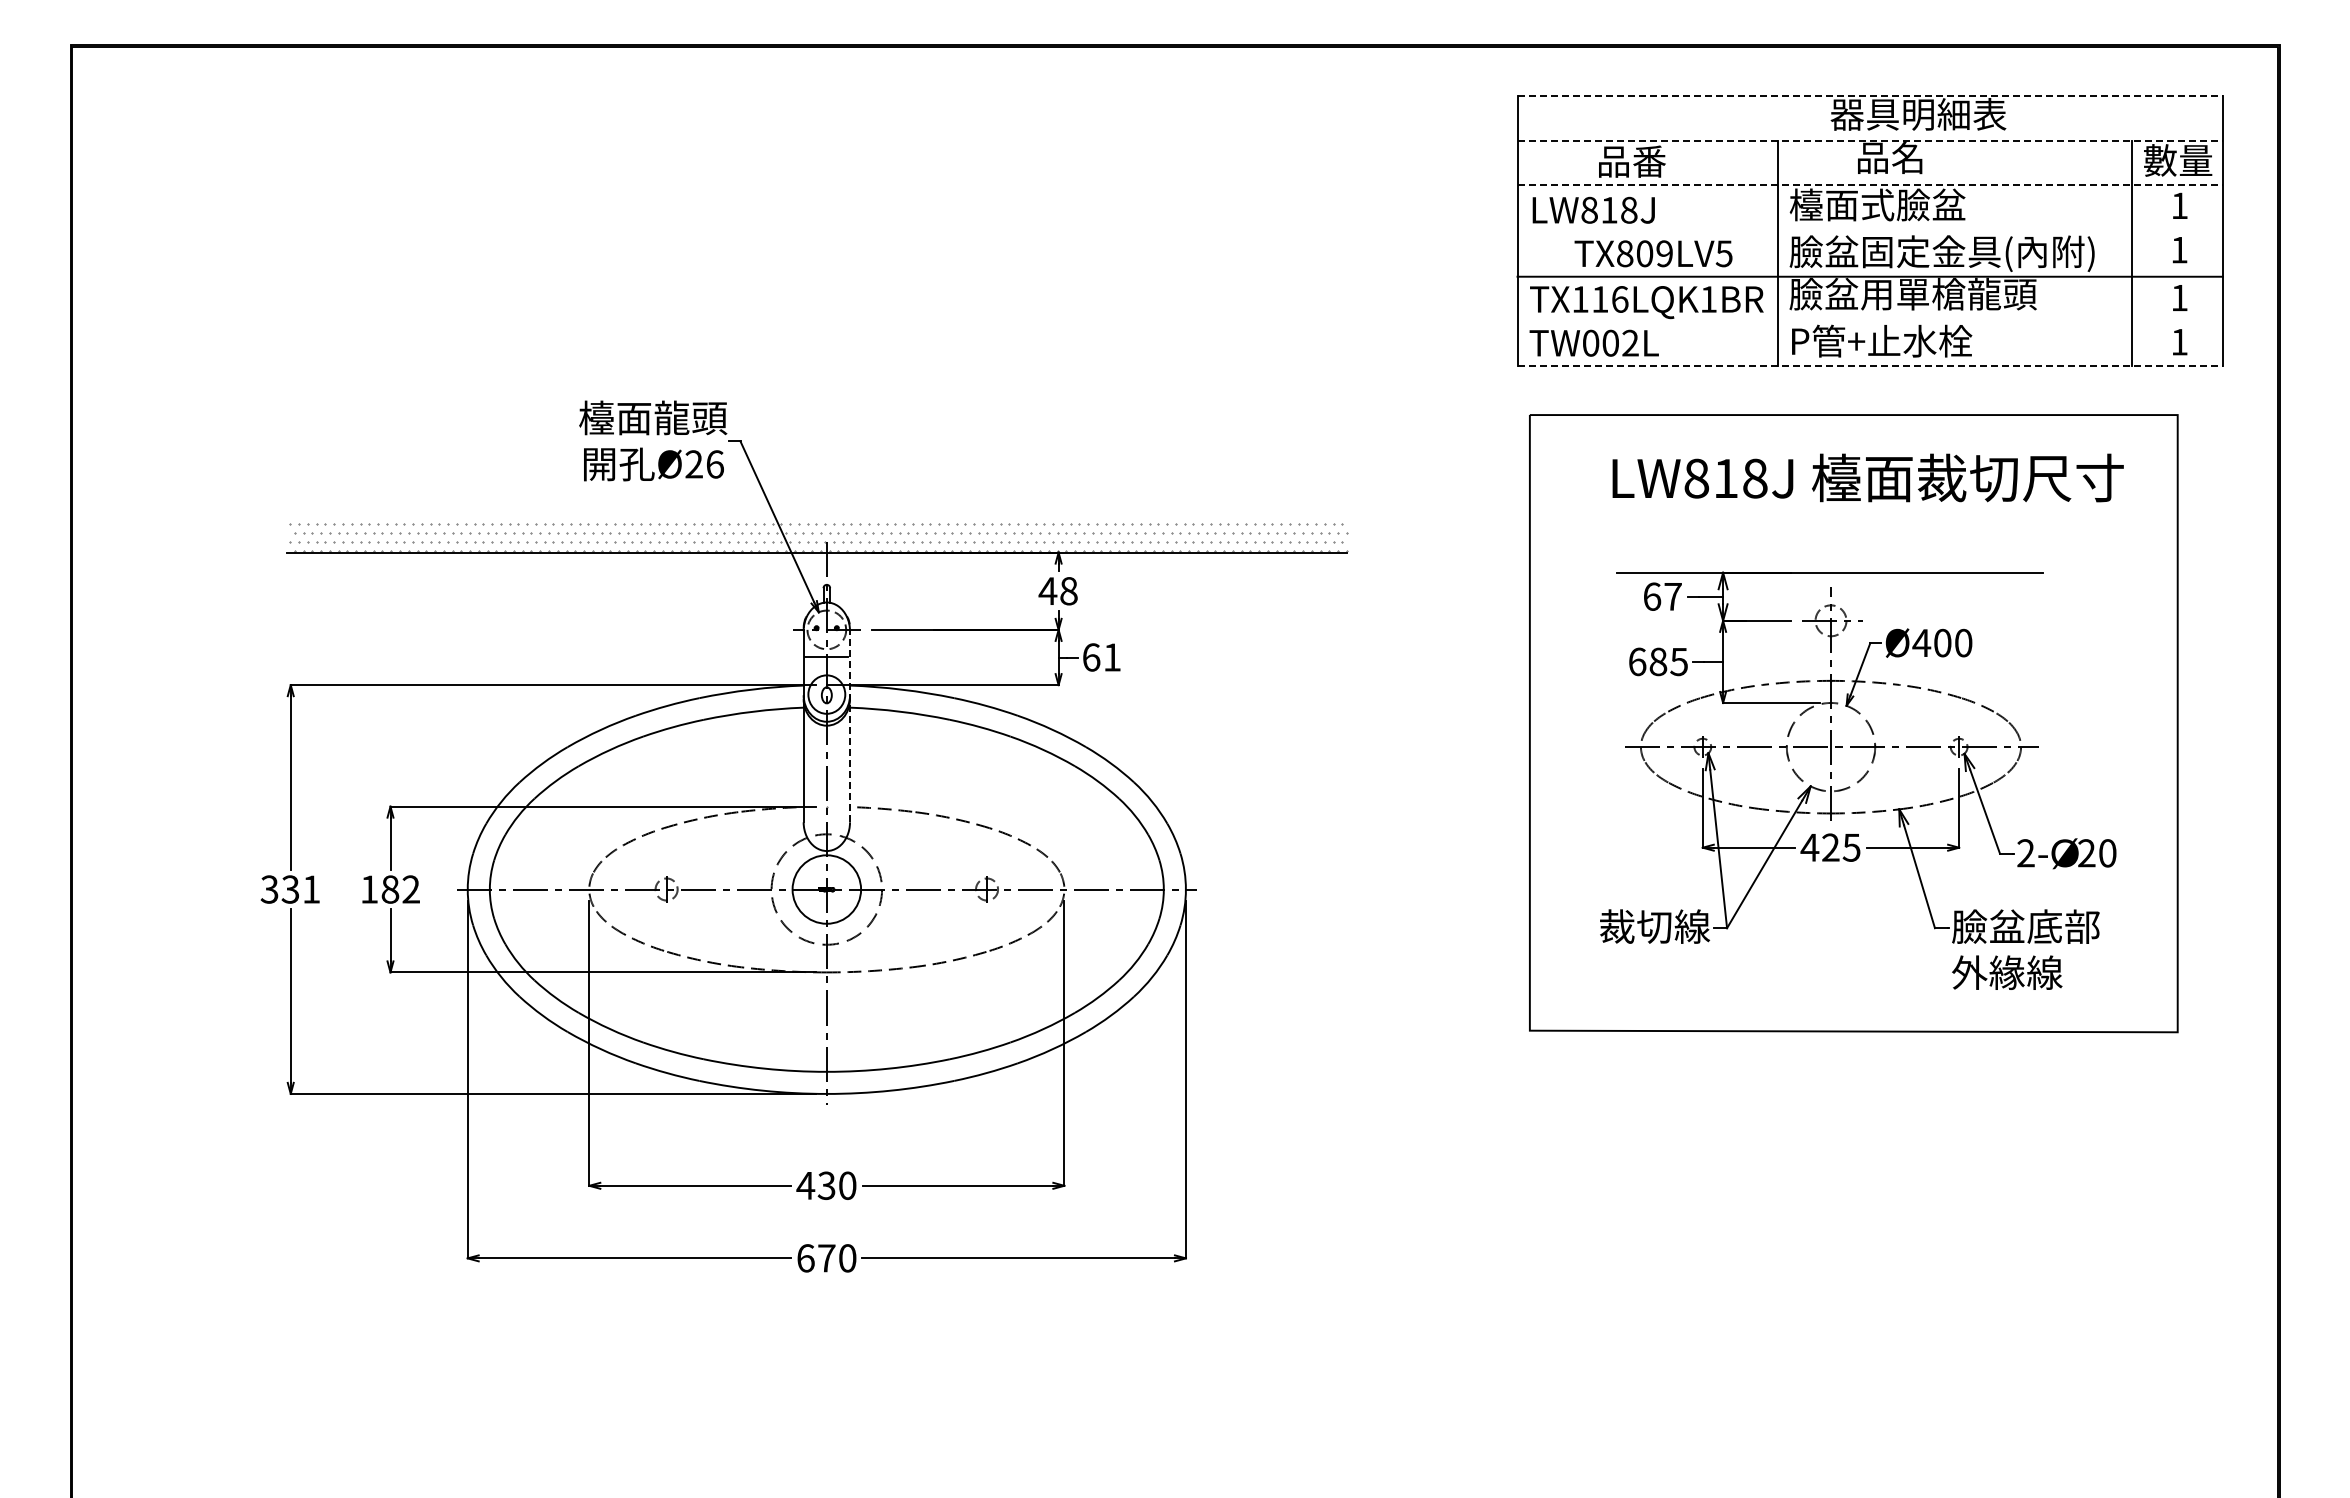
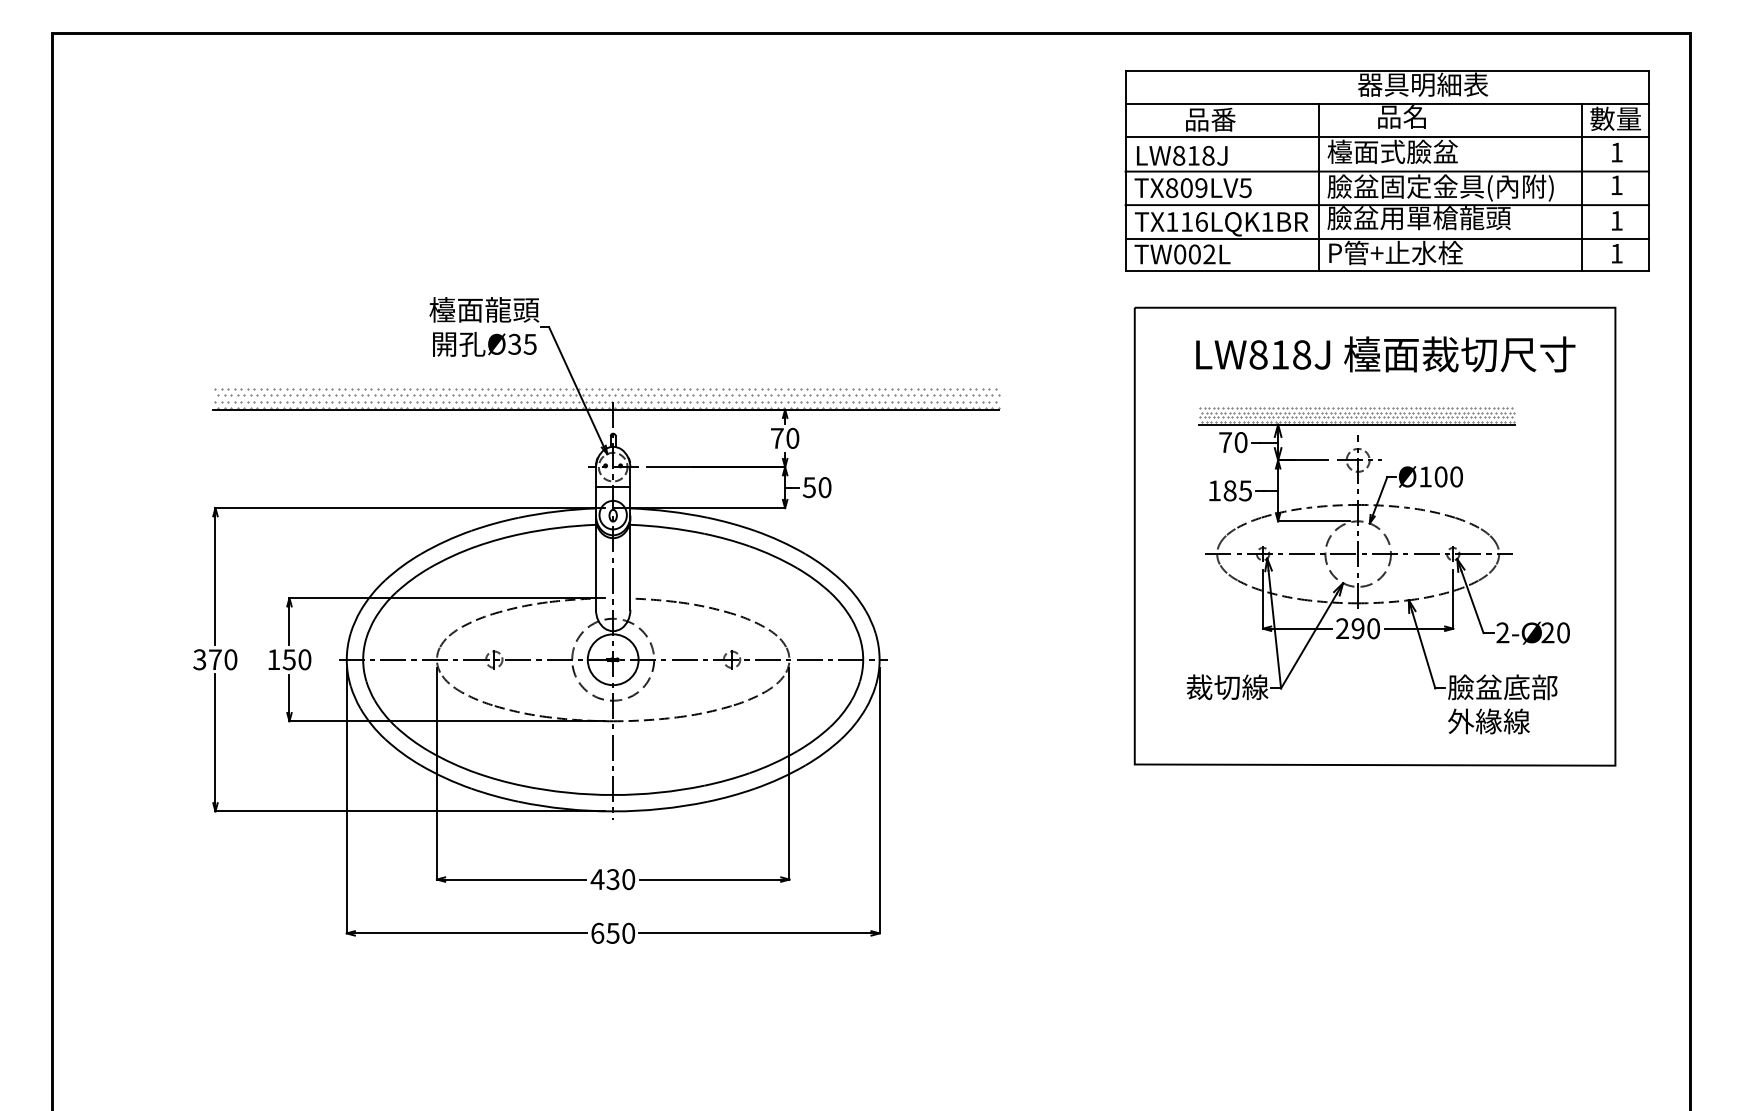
line: (1870, 95) -> (1387, 70), dashed -> solid
line: (1870, 140) -> (1387, 104), dashed -> solid
line: (1870, 185) -> (1387, 137), dashed -> solid
line: (1869, 231) -> (1386, 171), added
text: (1653, 253) -> (1193, 187), moved
line: (1869, 321) -> (1386, 238), added
line: (1870, 365) -> (1387, 270), dashed -> solid
text: (704, 464) -> (522, 344), 26 -> 35
hatch: (1829, 559) -> (1357, 414), added
text: (1057, 591) -> (784, 438), 48 -> 70
text: (1662, 596) -> (1233, 442), 67 -> 70
text: (1921, 642) -> (1425, 476), 400 -> 100
text: (1101, 657) -> (816, 487), 61 -> 50
text: (1637, 661) -> (1214, 490), 685 -> 185
line: (850, 726) -> (630, 538), dashed -> solid
text: (1830, 847) -> (1357, 628), 425 -> 290
text: (300, 889) -> (222, 659), 331 -> 370
text: (400, 889) -> (296, 659), 182 -> 150
text: (826, 1258) -> (612, 933), 670 -> 650

